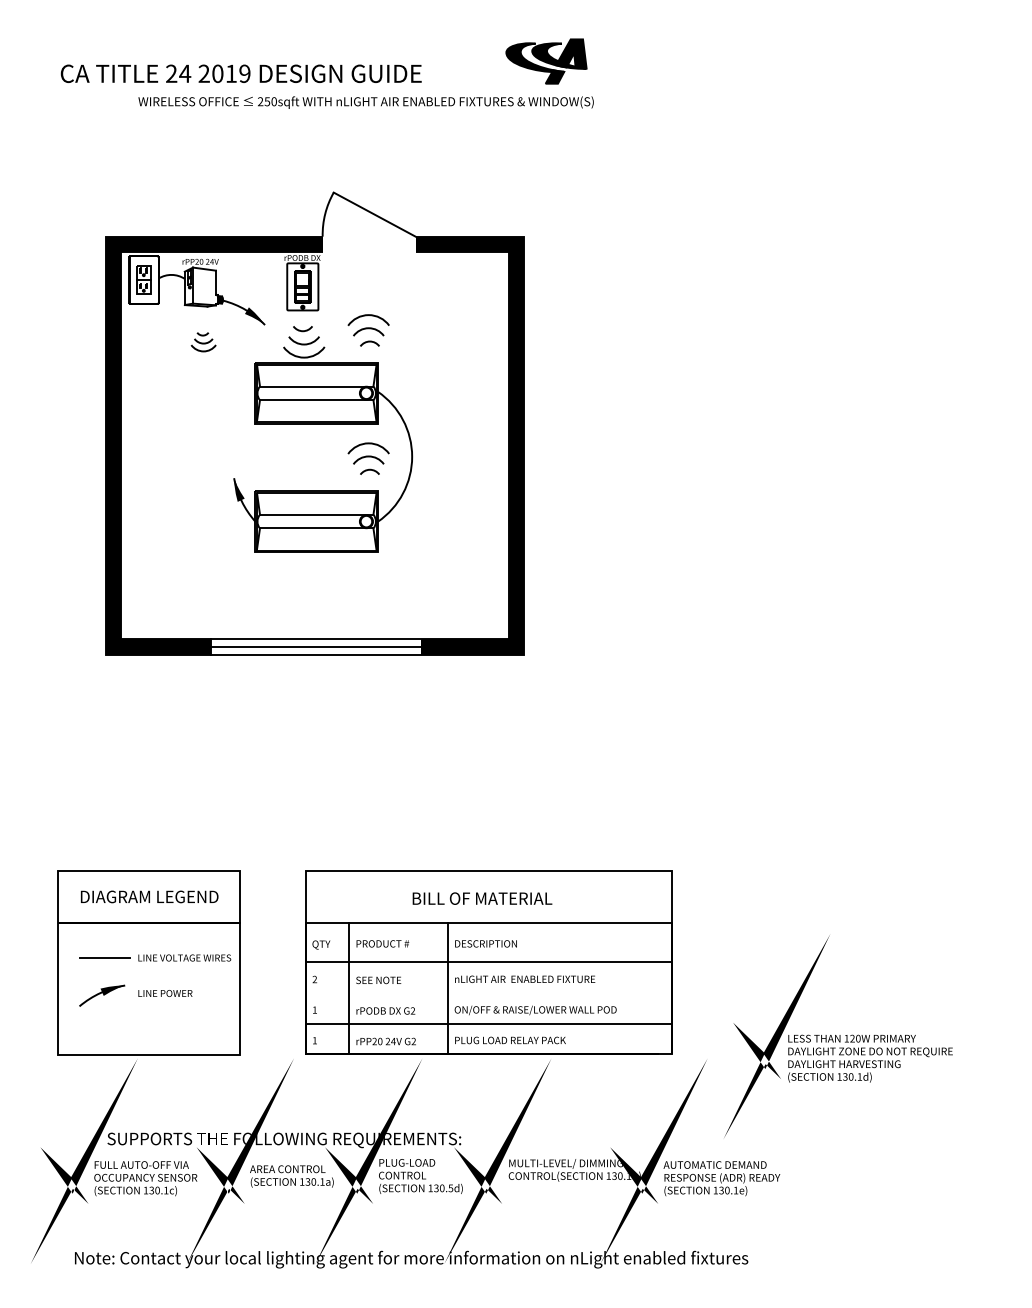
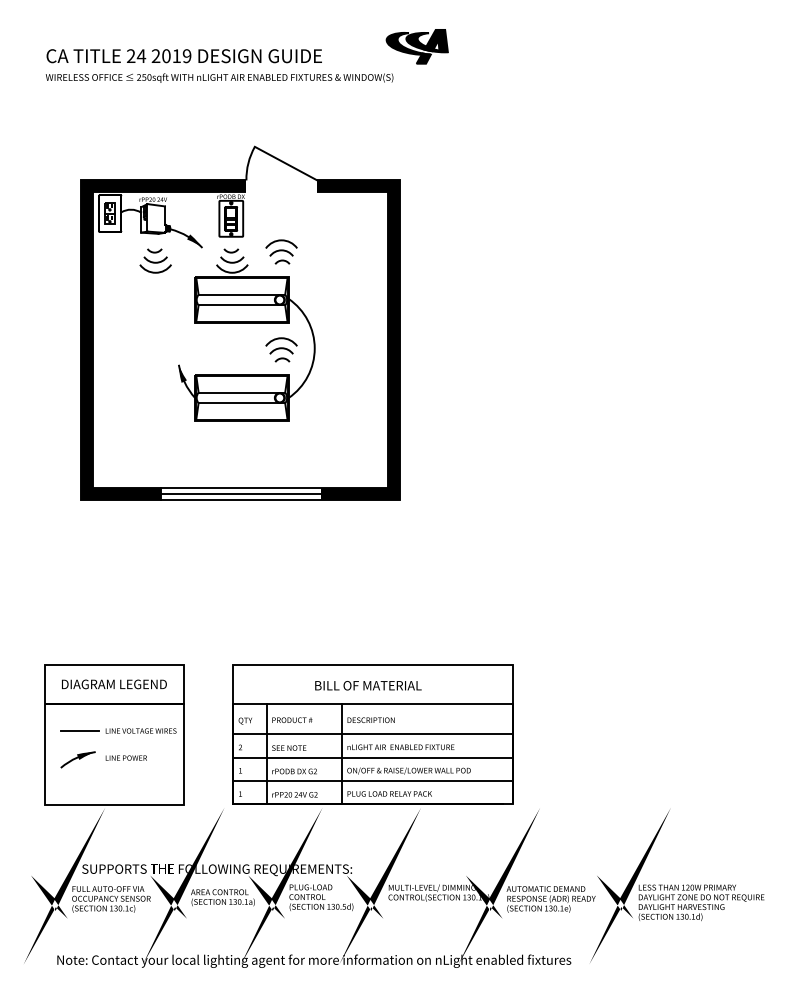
text: (365, 101) -> (219, 77), moved
part: (203, 341) -> (155, 260), size x1.67
line: (489, 992) -> (373, 757), added
text: (838, 1037) -> (677, 886), moved

